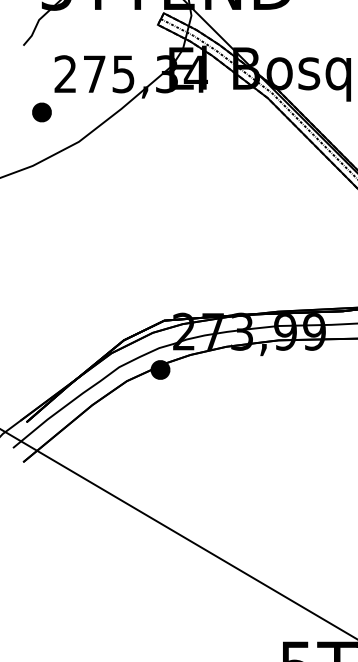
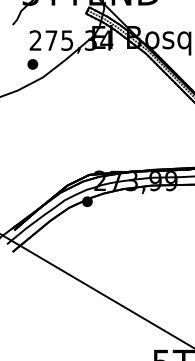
part: (41, 112) -> (32, 64), moved

